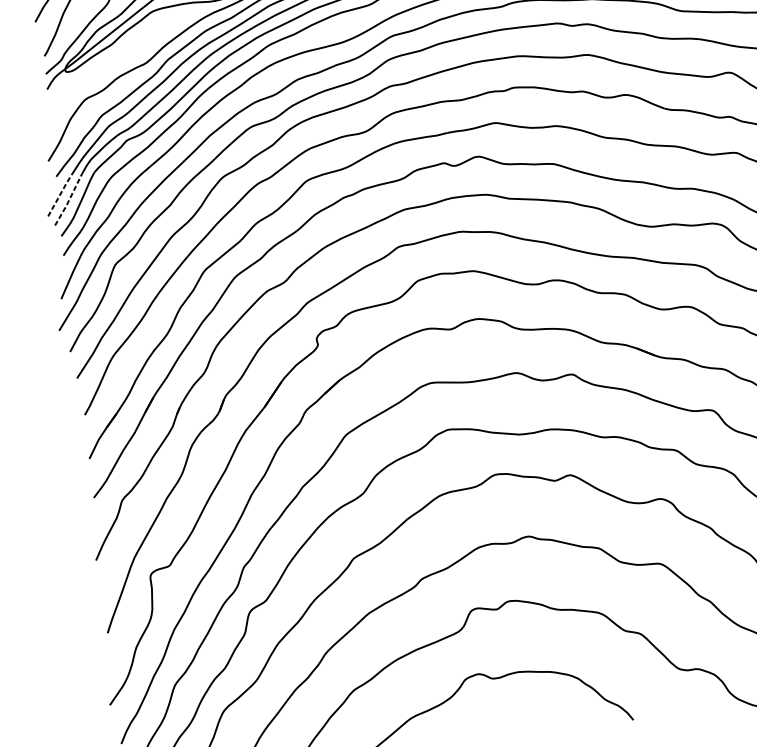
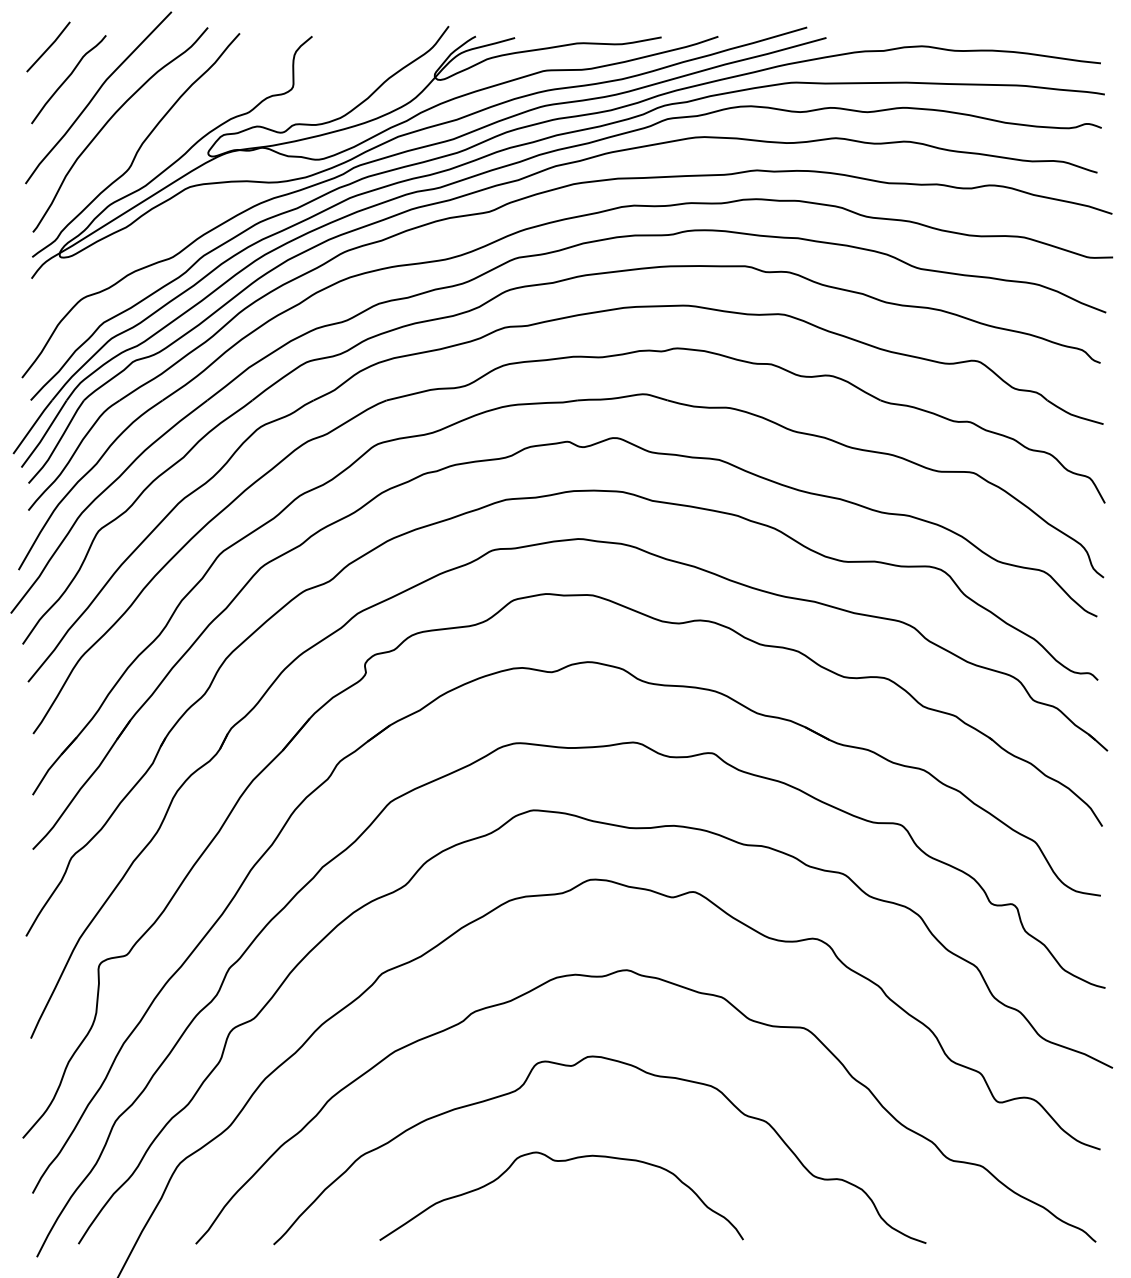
line: (59, 195) -> (32, 426), dashed -> solid
line: (68, 200) -> (44, 434), dashed -> solid

